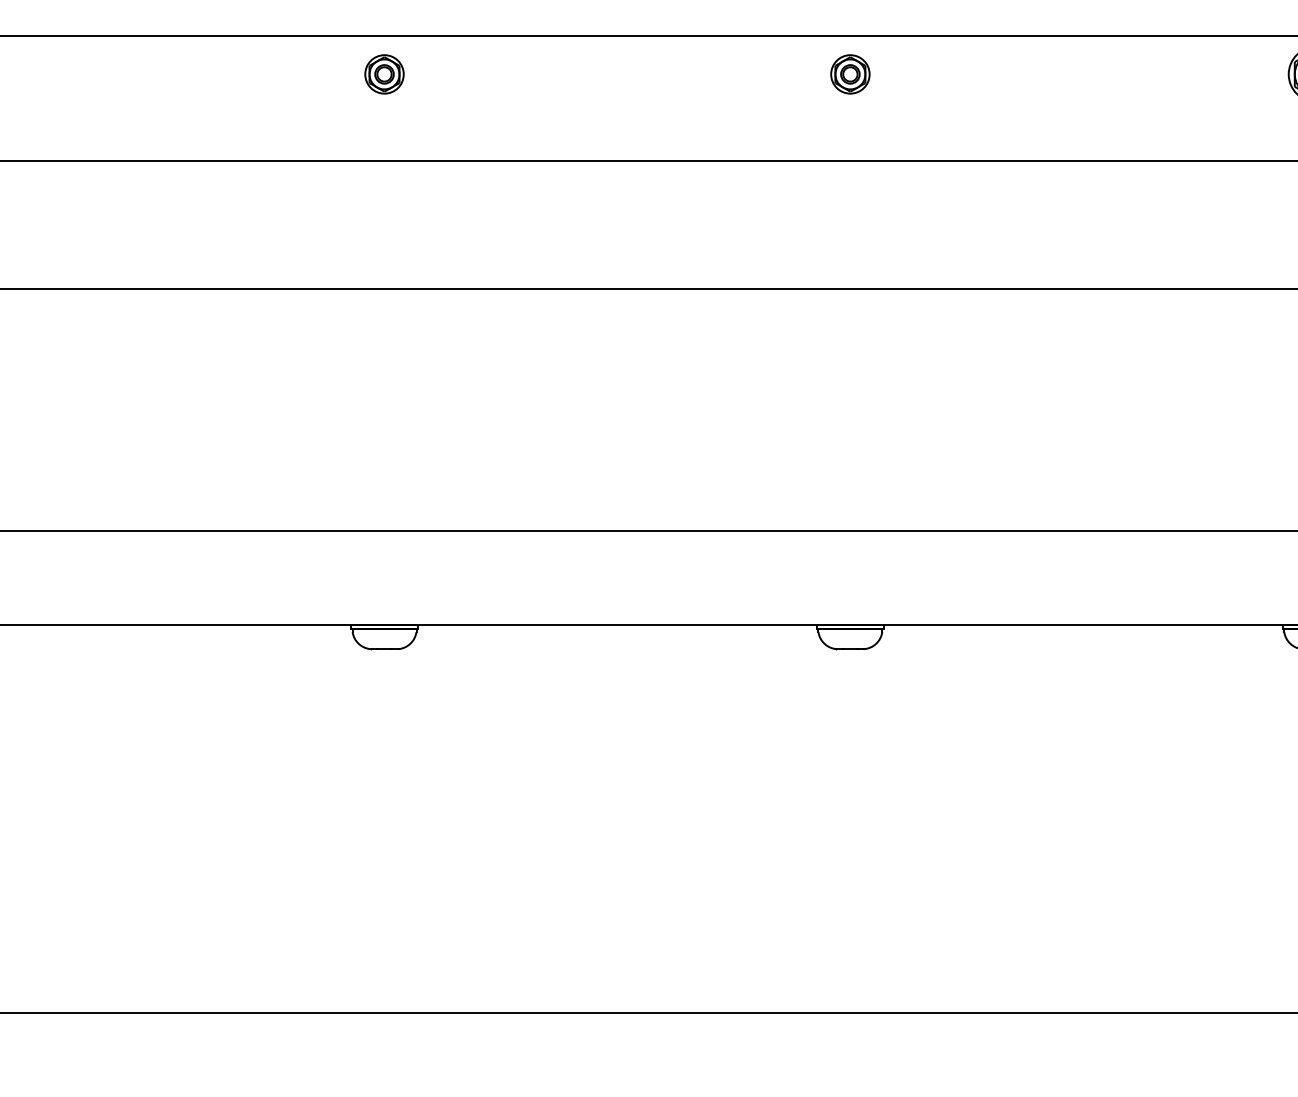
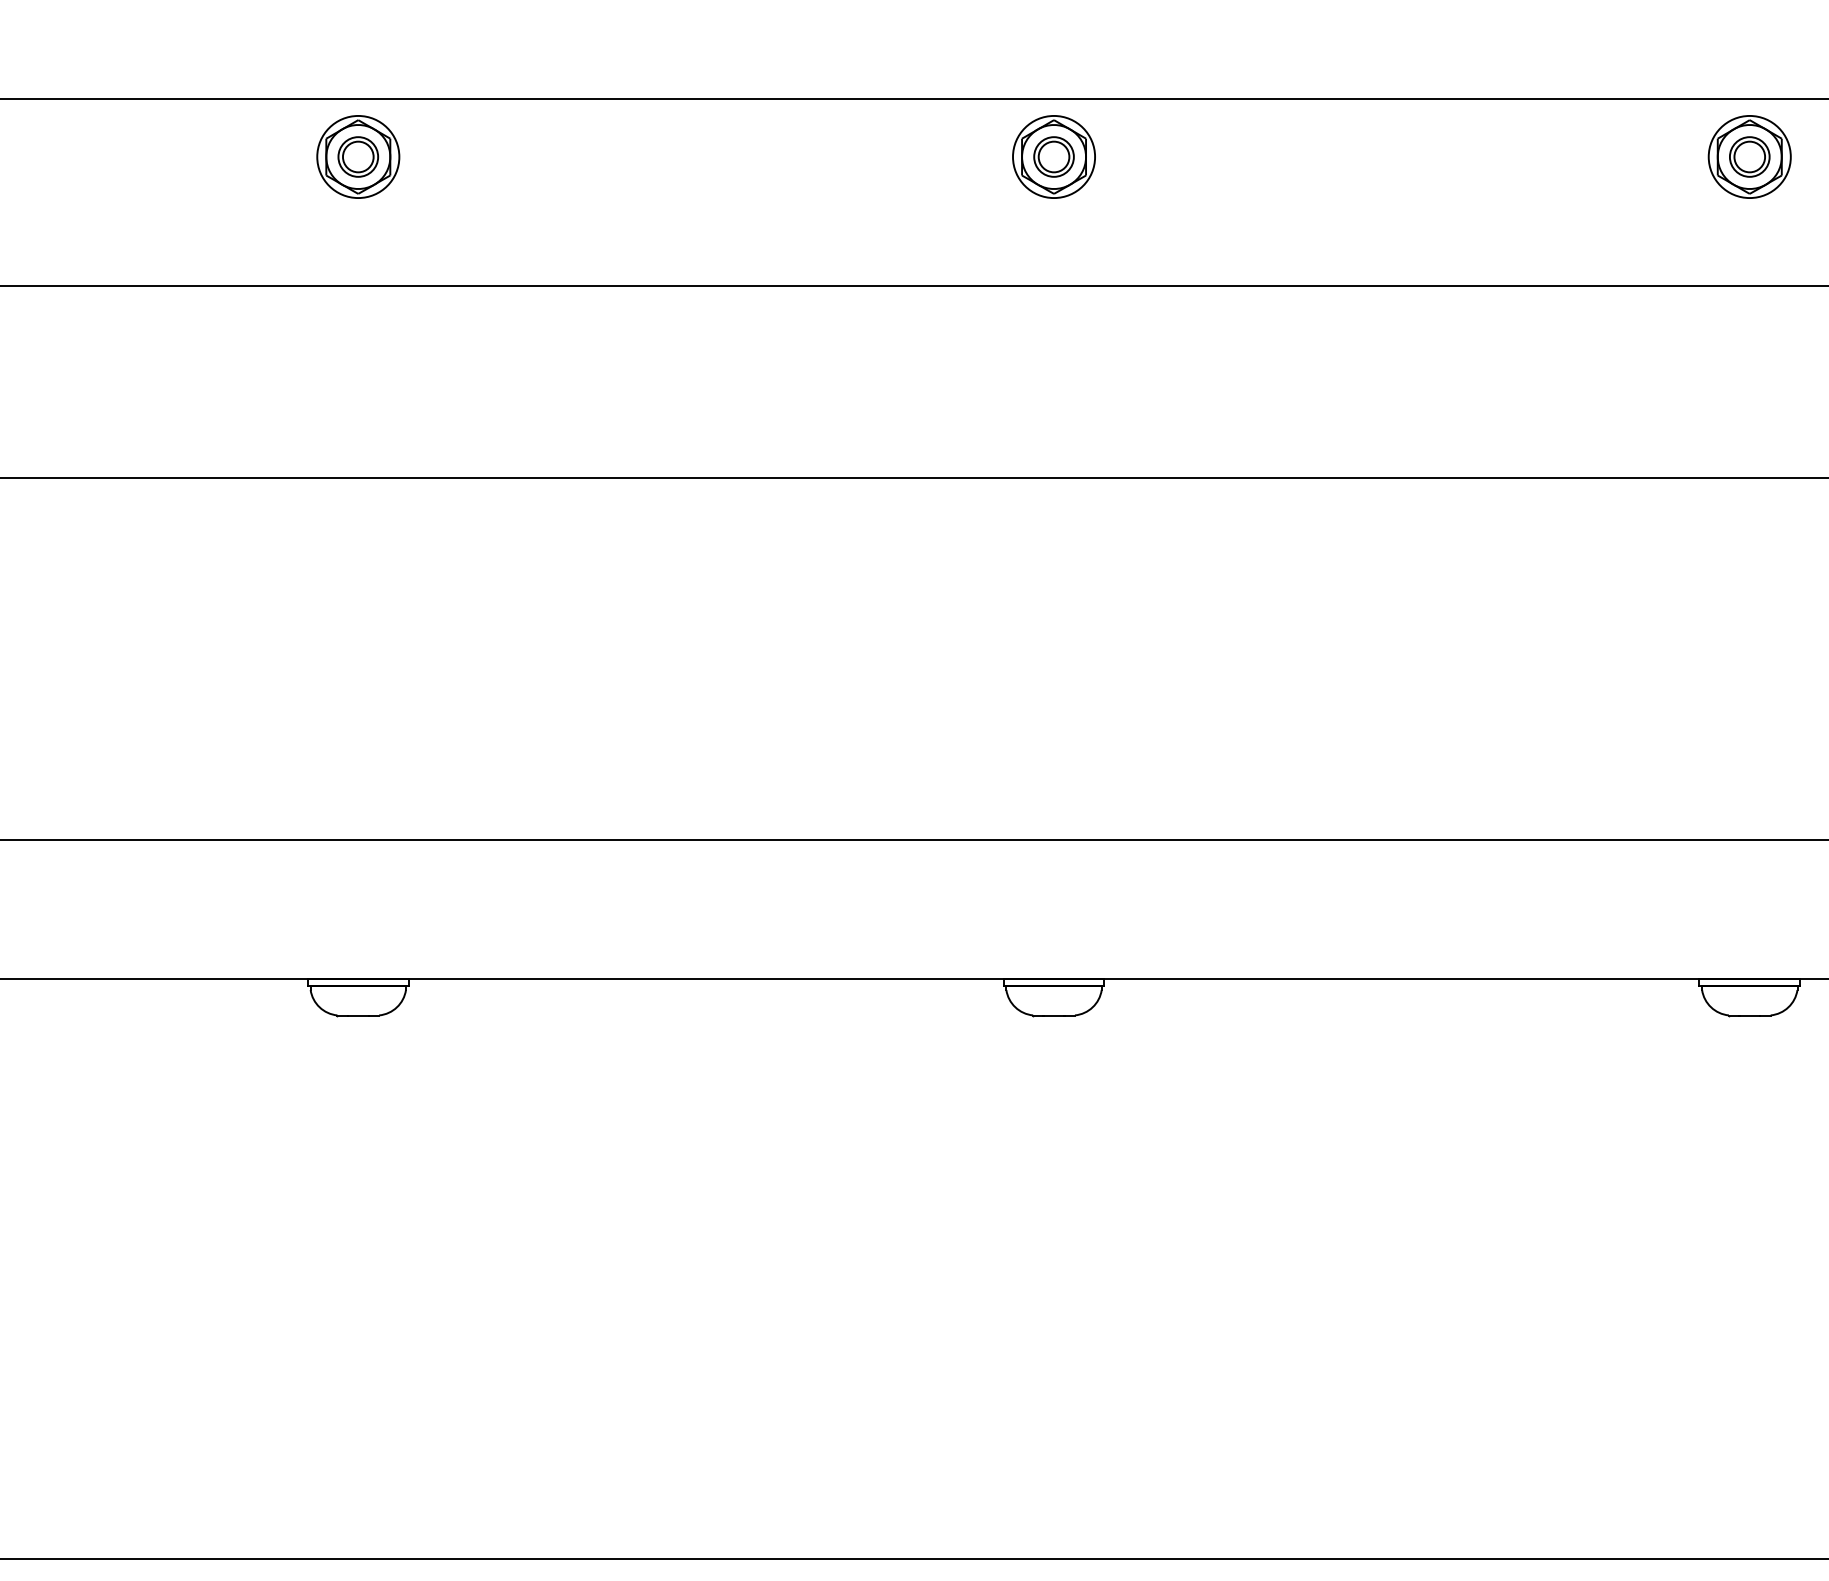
part: (384, 74) -> (358, 157), size x1.43
part: (850, 74) -> (1054, 157), size x1.43

